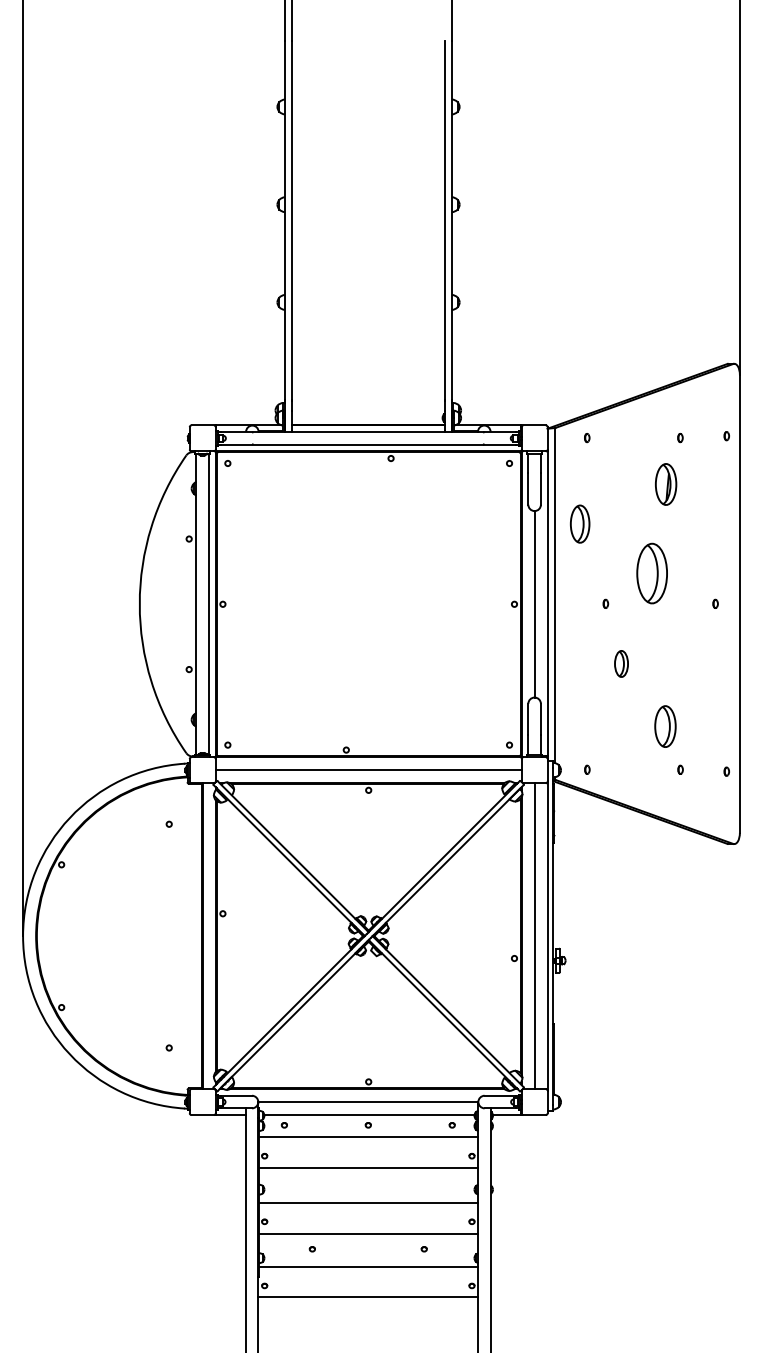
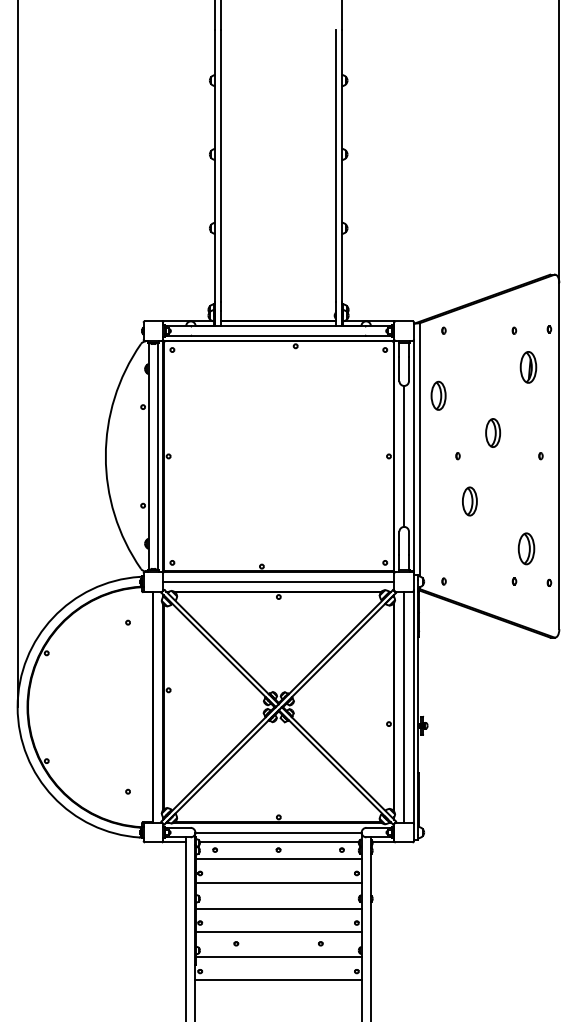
part: (666, 484) -> (528, 367), moved
part: (652, 572) -> (493, 432), size x0.62
part: (621, 663) -> (469, 501), size x1.43
part: (665, 726) -> (526, 548), moved

